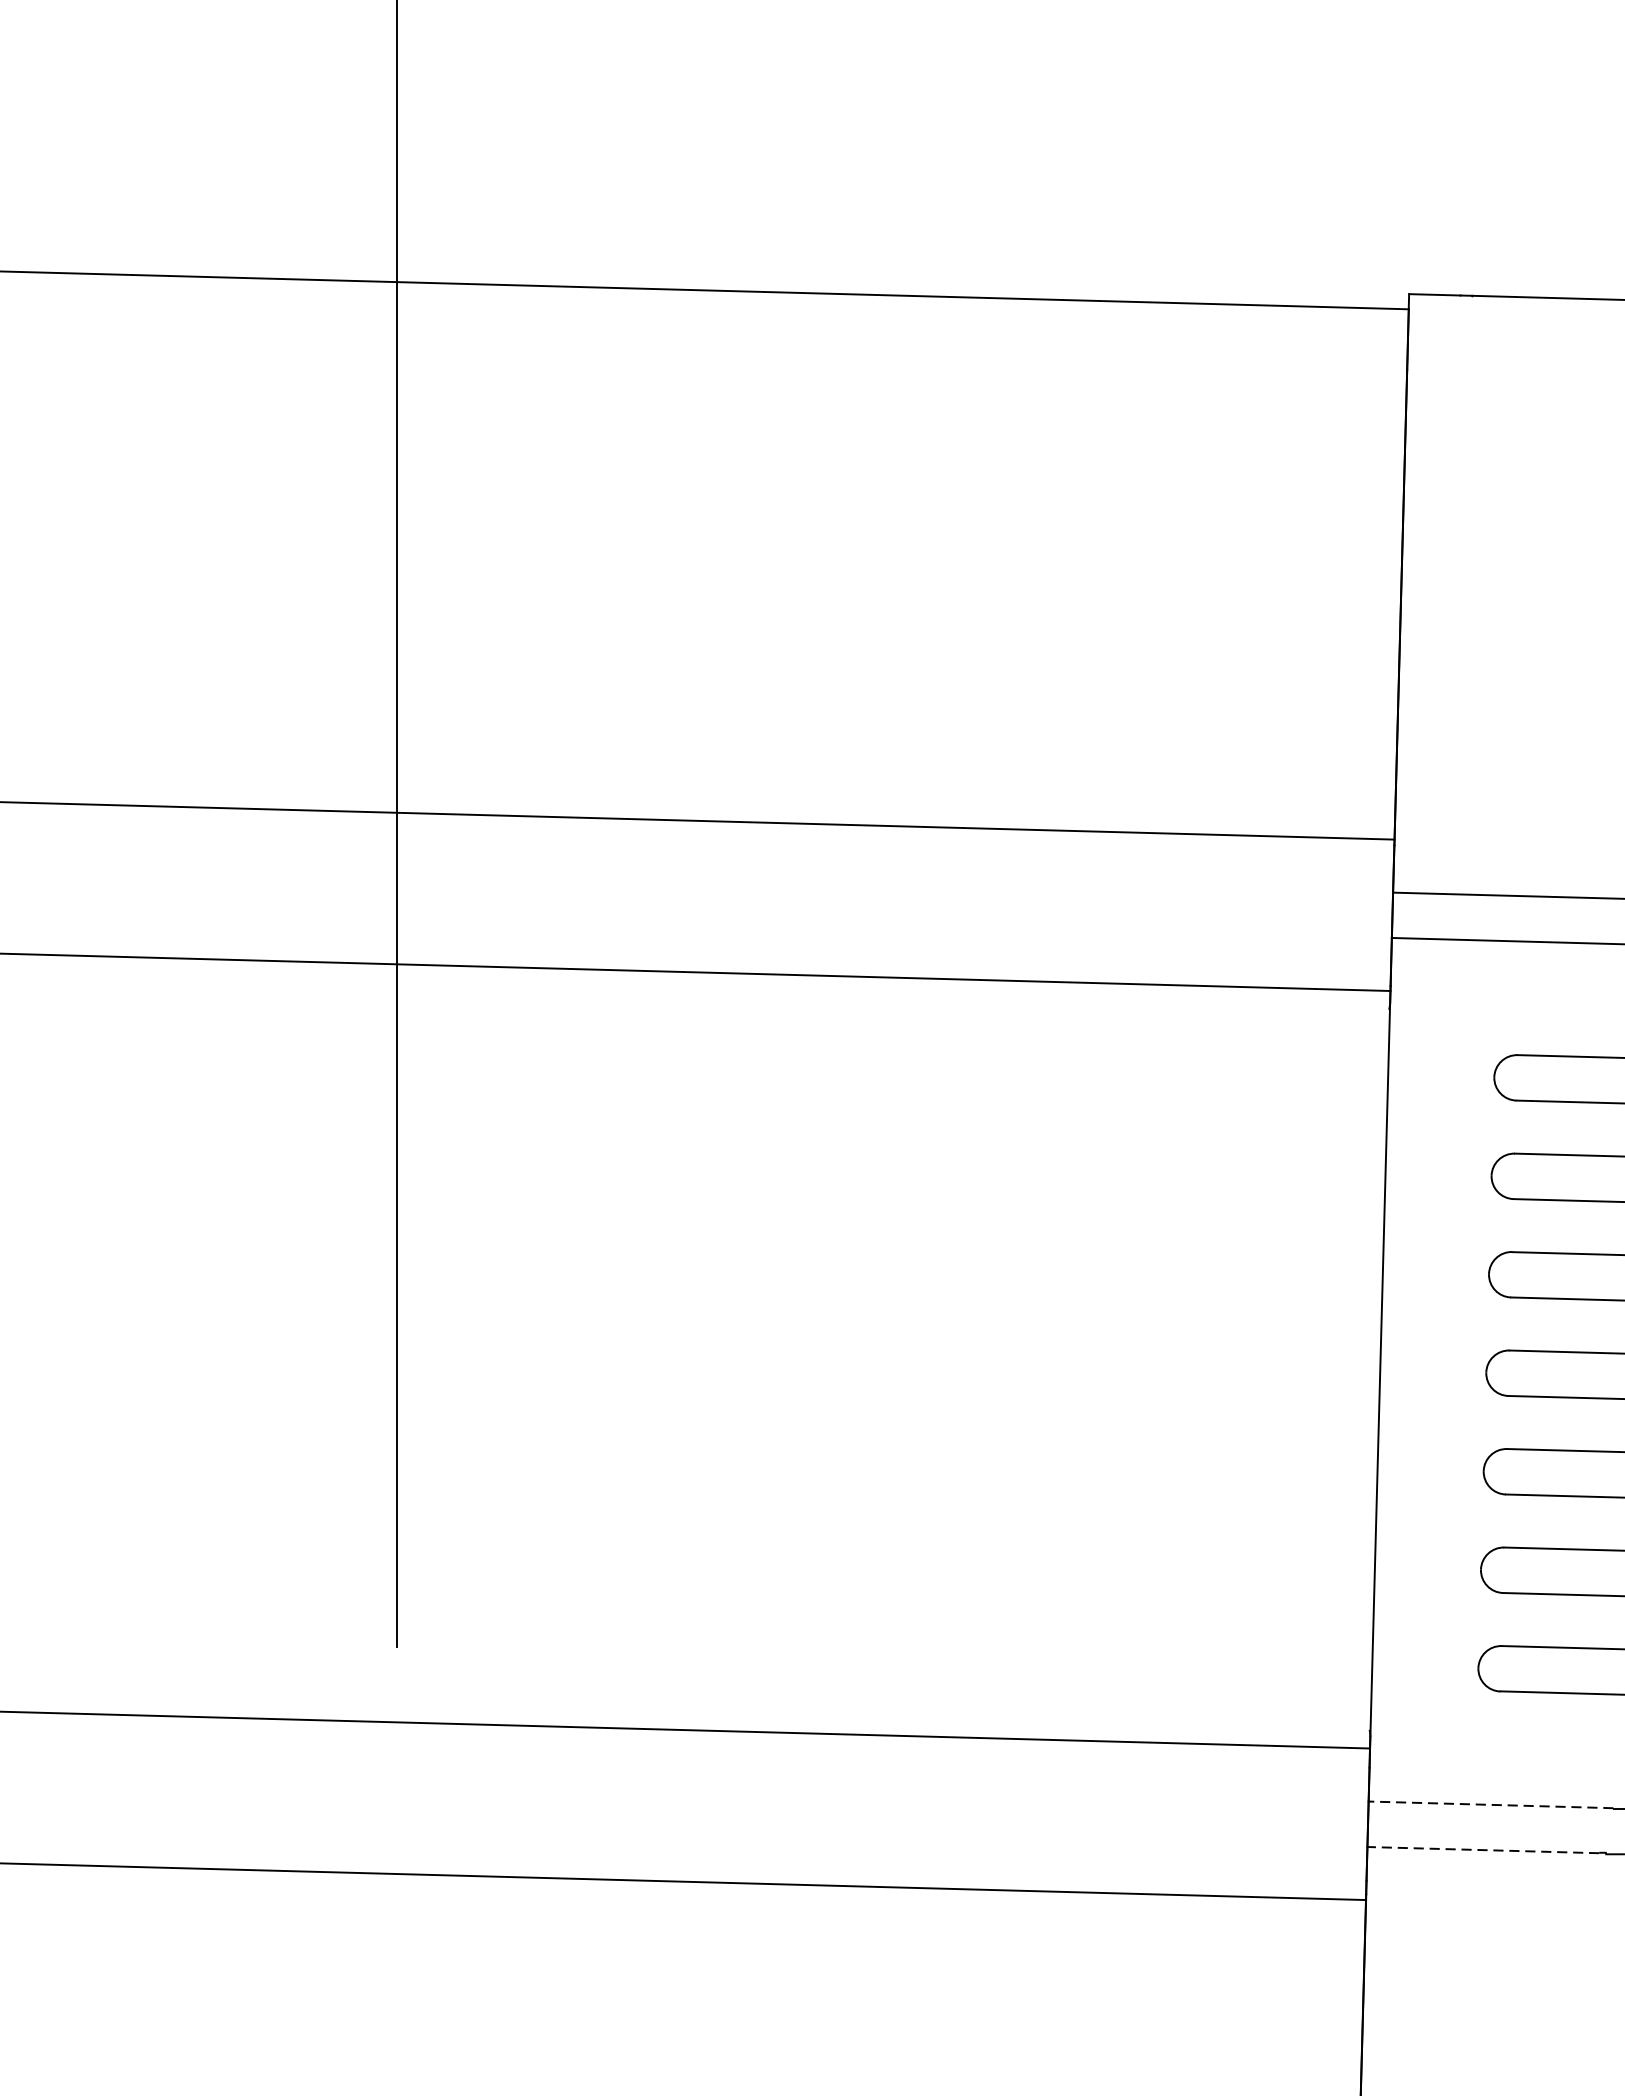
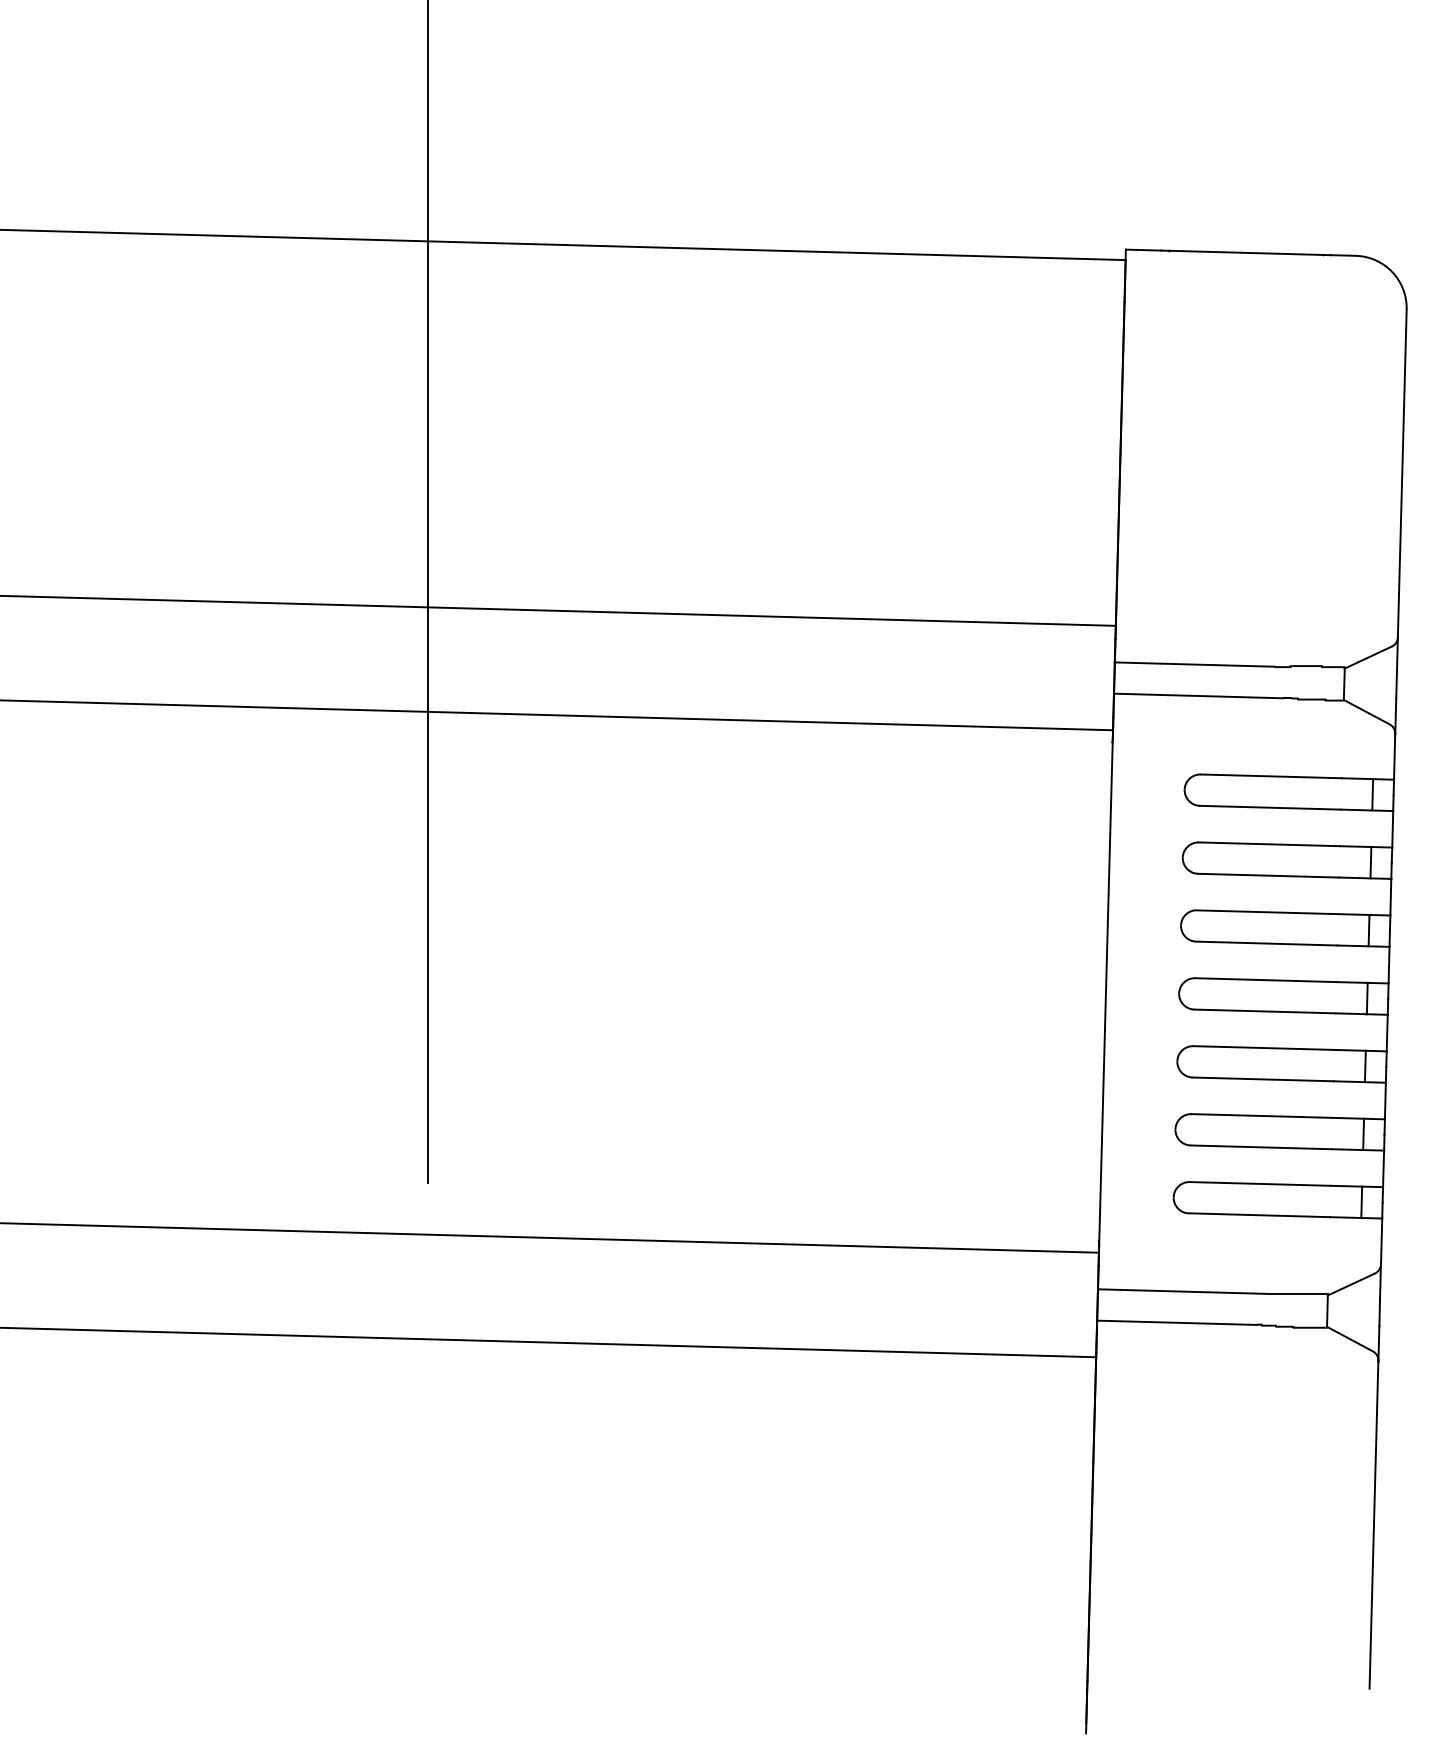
line: (1489, 1804) -> (1181, 1291), dashed -> solid
line: (1483, 1849) -> (1177, 1322), dashed -> solid

